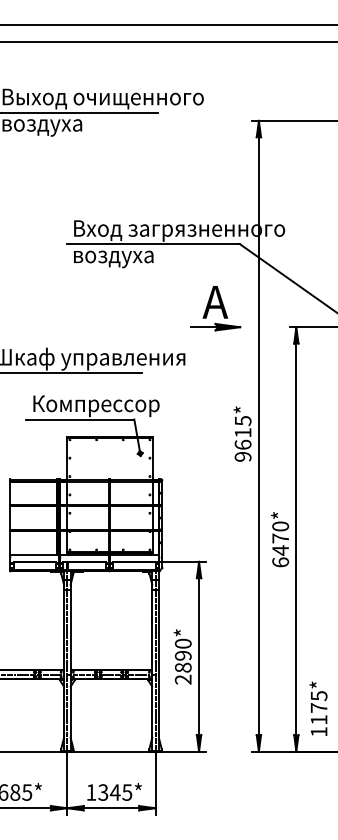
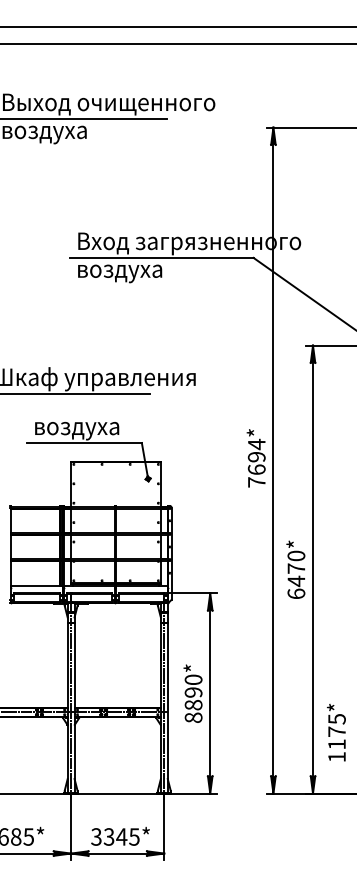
part: (215, 308) -> (227, 325), removed
text: (96, 406) -> (101, 429), Компрессор -> воздуха
text: (242, 438) -> (256, 463), 9615* -> 7694*
text: (183, 679) -> (193, 717), 2890* -> 8890*
text: (318, 708) -> (336, 732), moved
text: (91, 792) -> (96, 836), 1345* -> 3345*

